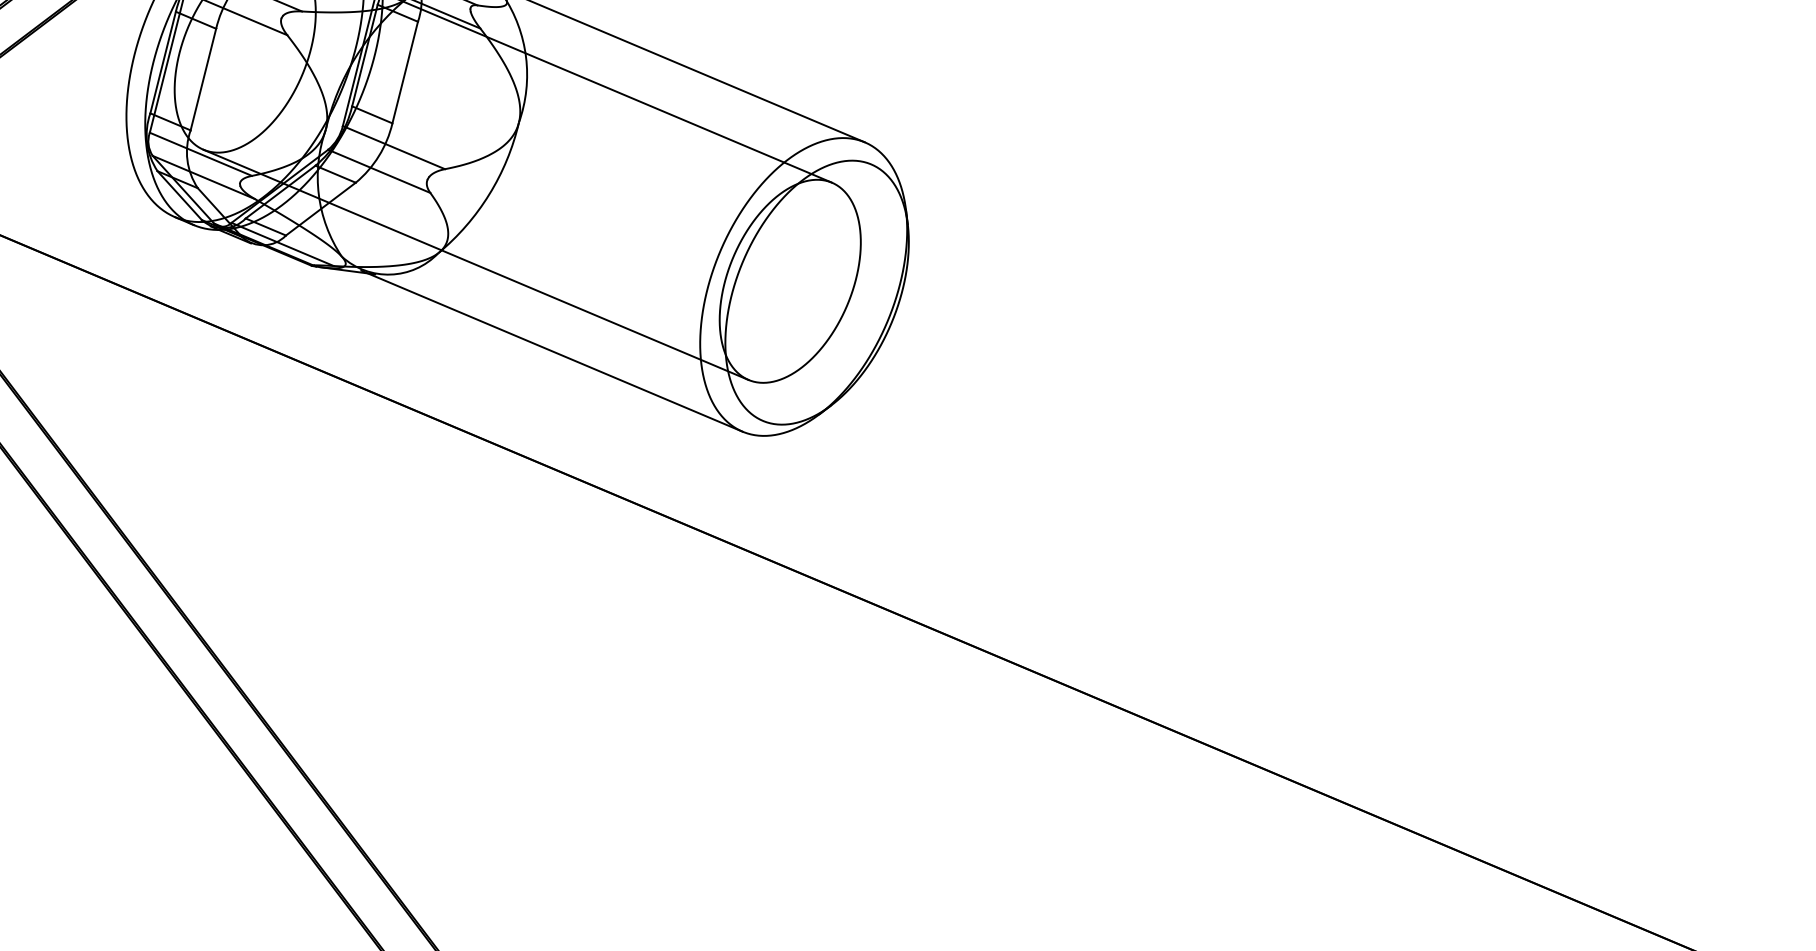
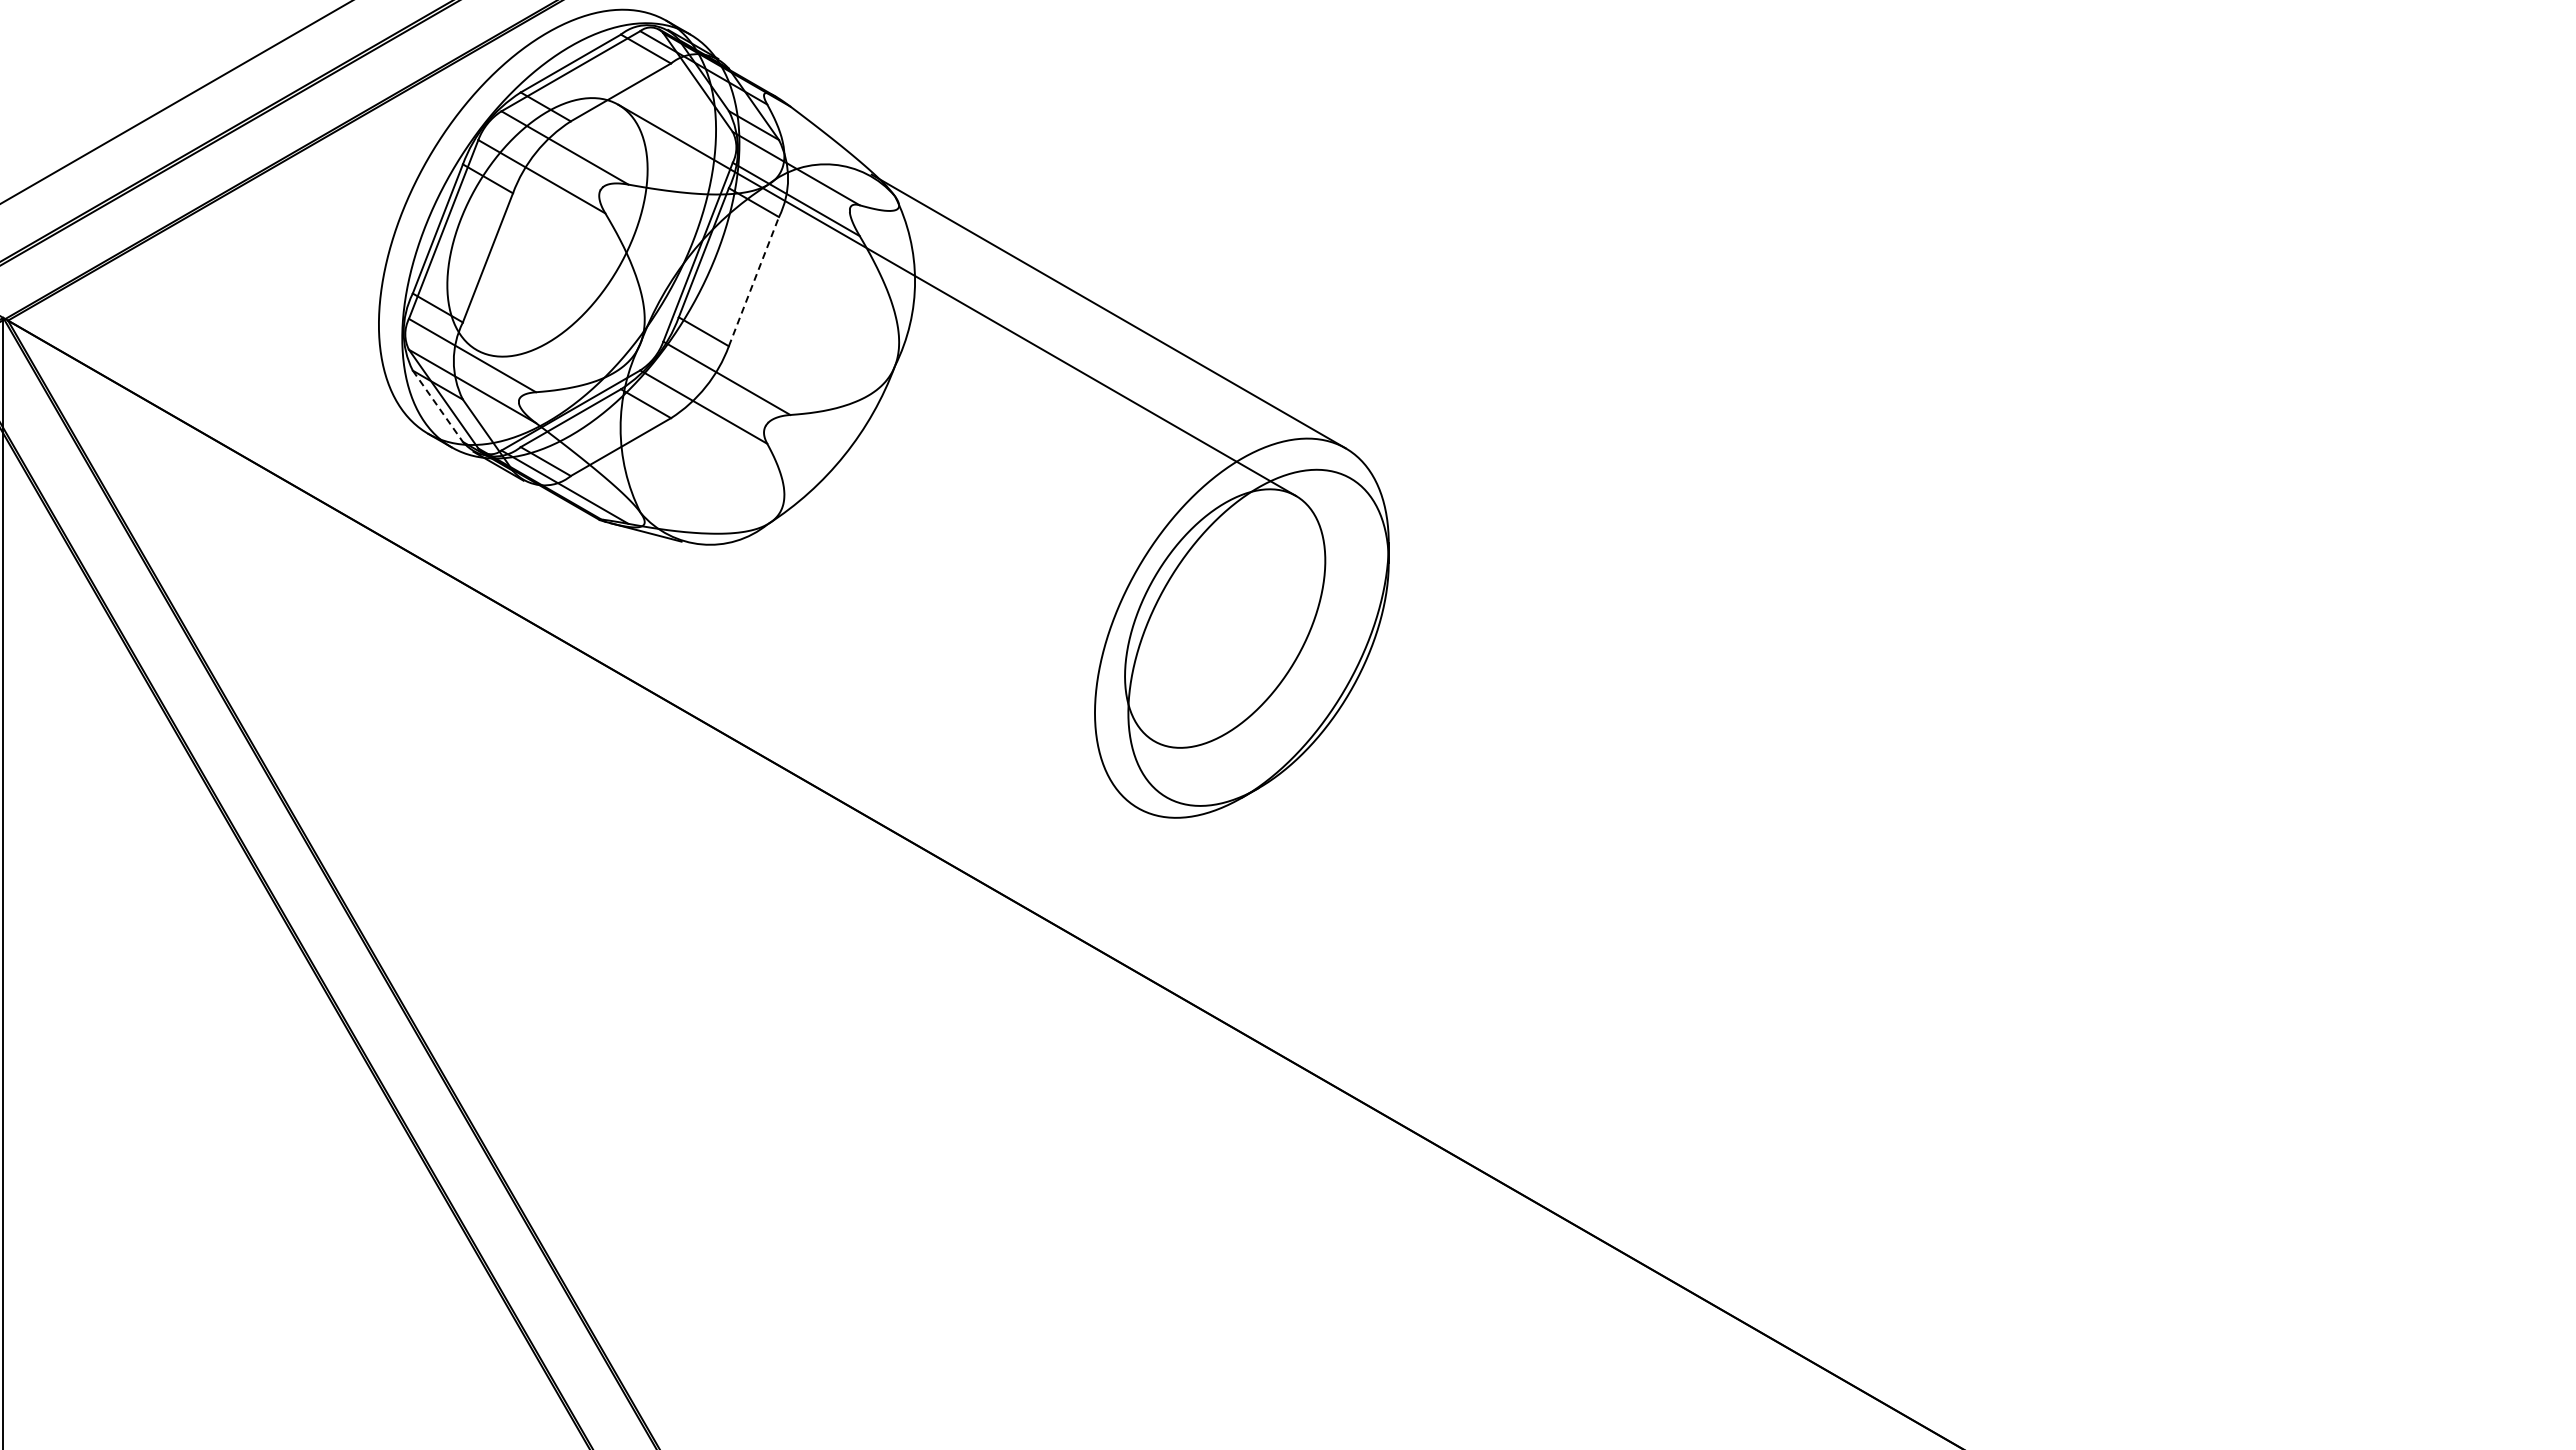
line: (405, 72) -> (754, 281), solid -> dashed
line: (179, 195) -> (437, 406), solid -> dashed
line: (476, 264) -> (815, 545), removed
line: (551, 351) -> (900, 671), removed

